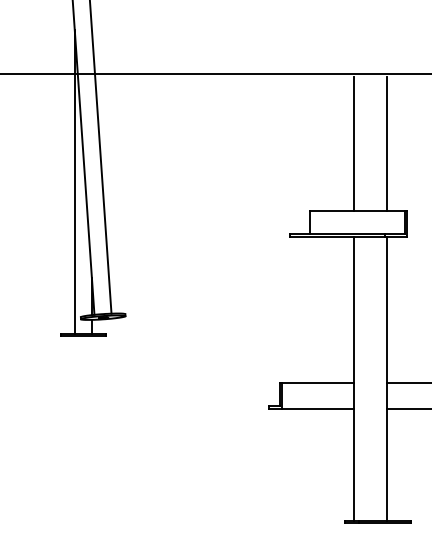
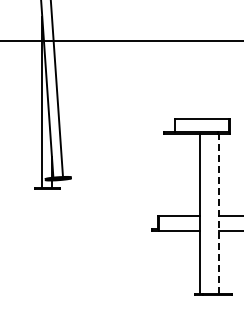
line: (355, 144) -> (200, 81), removed
line: (386, 144) -> (218, 81), removed
line: (386, 378) -> (218, 213), solid -> dashed

